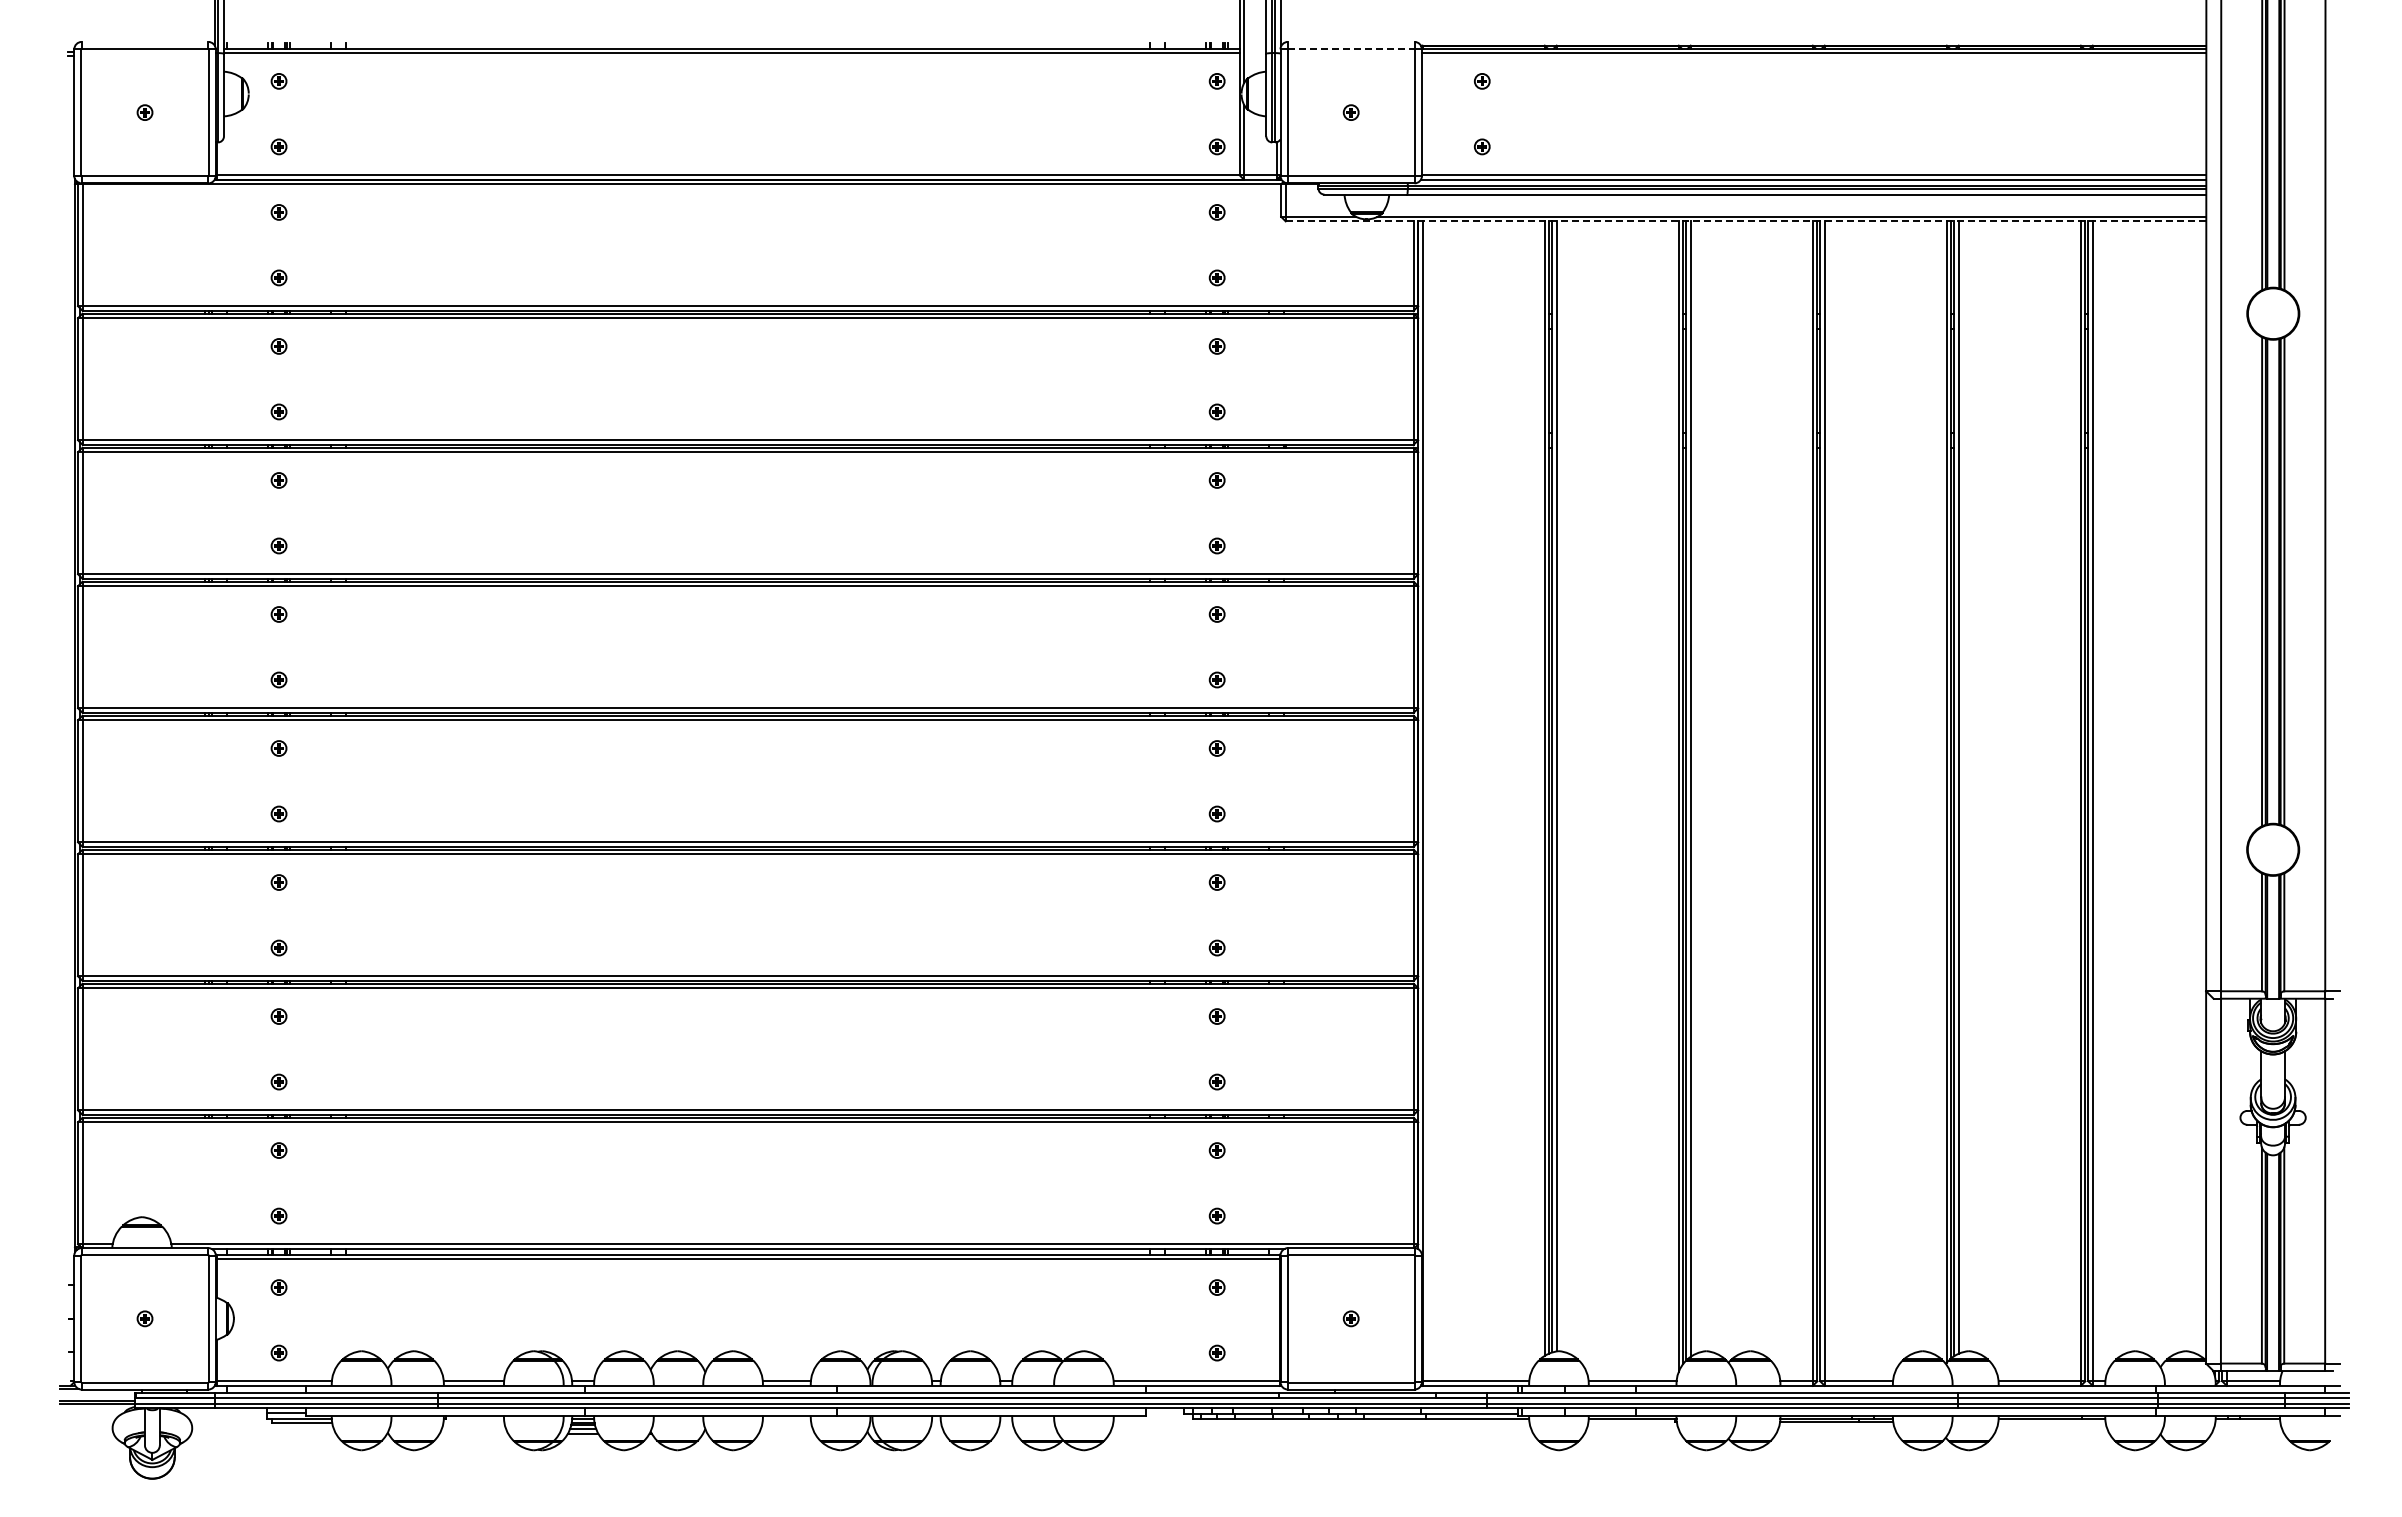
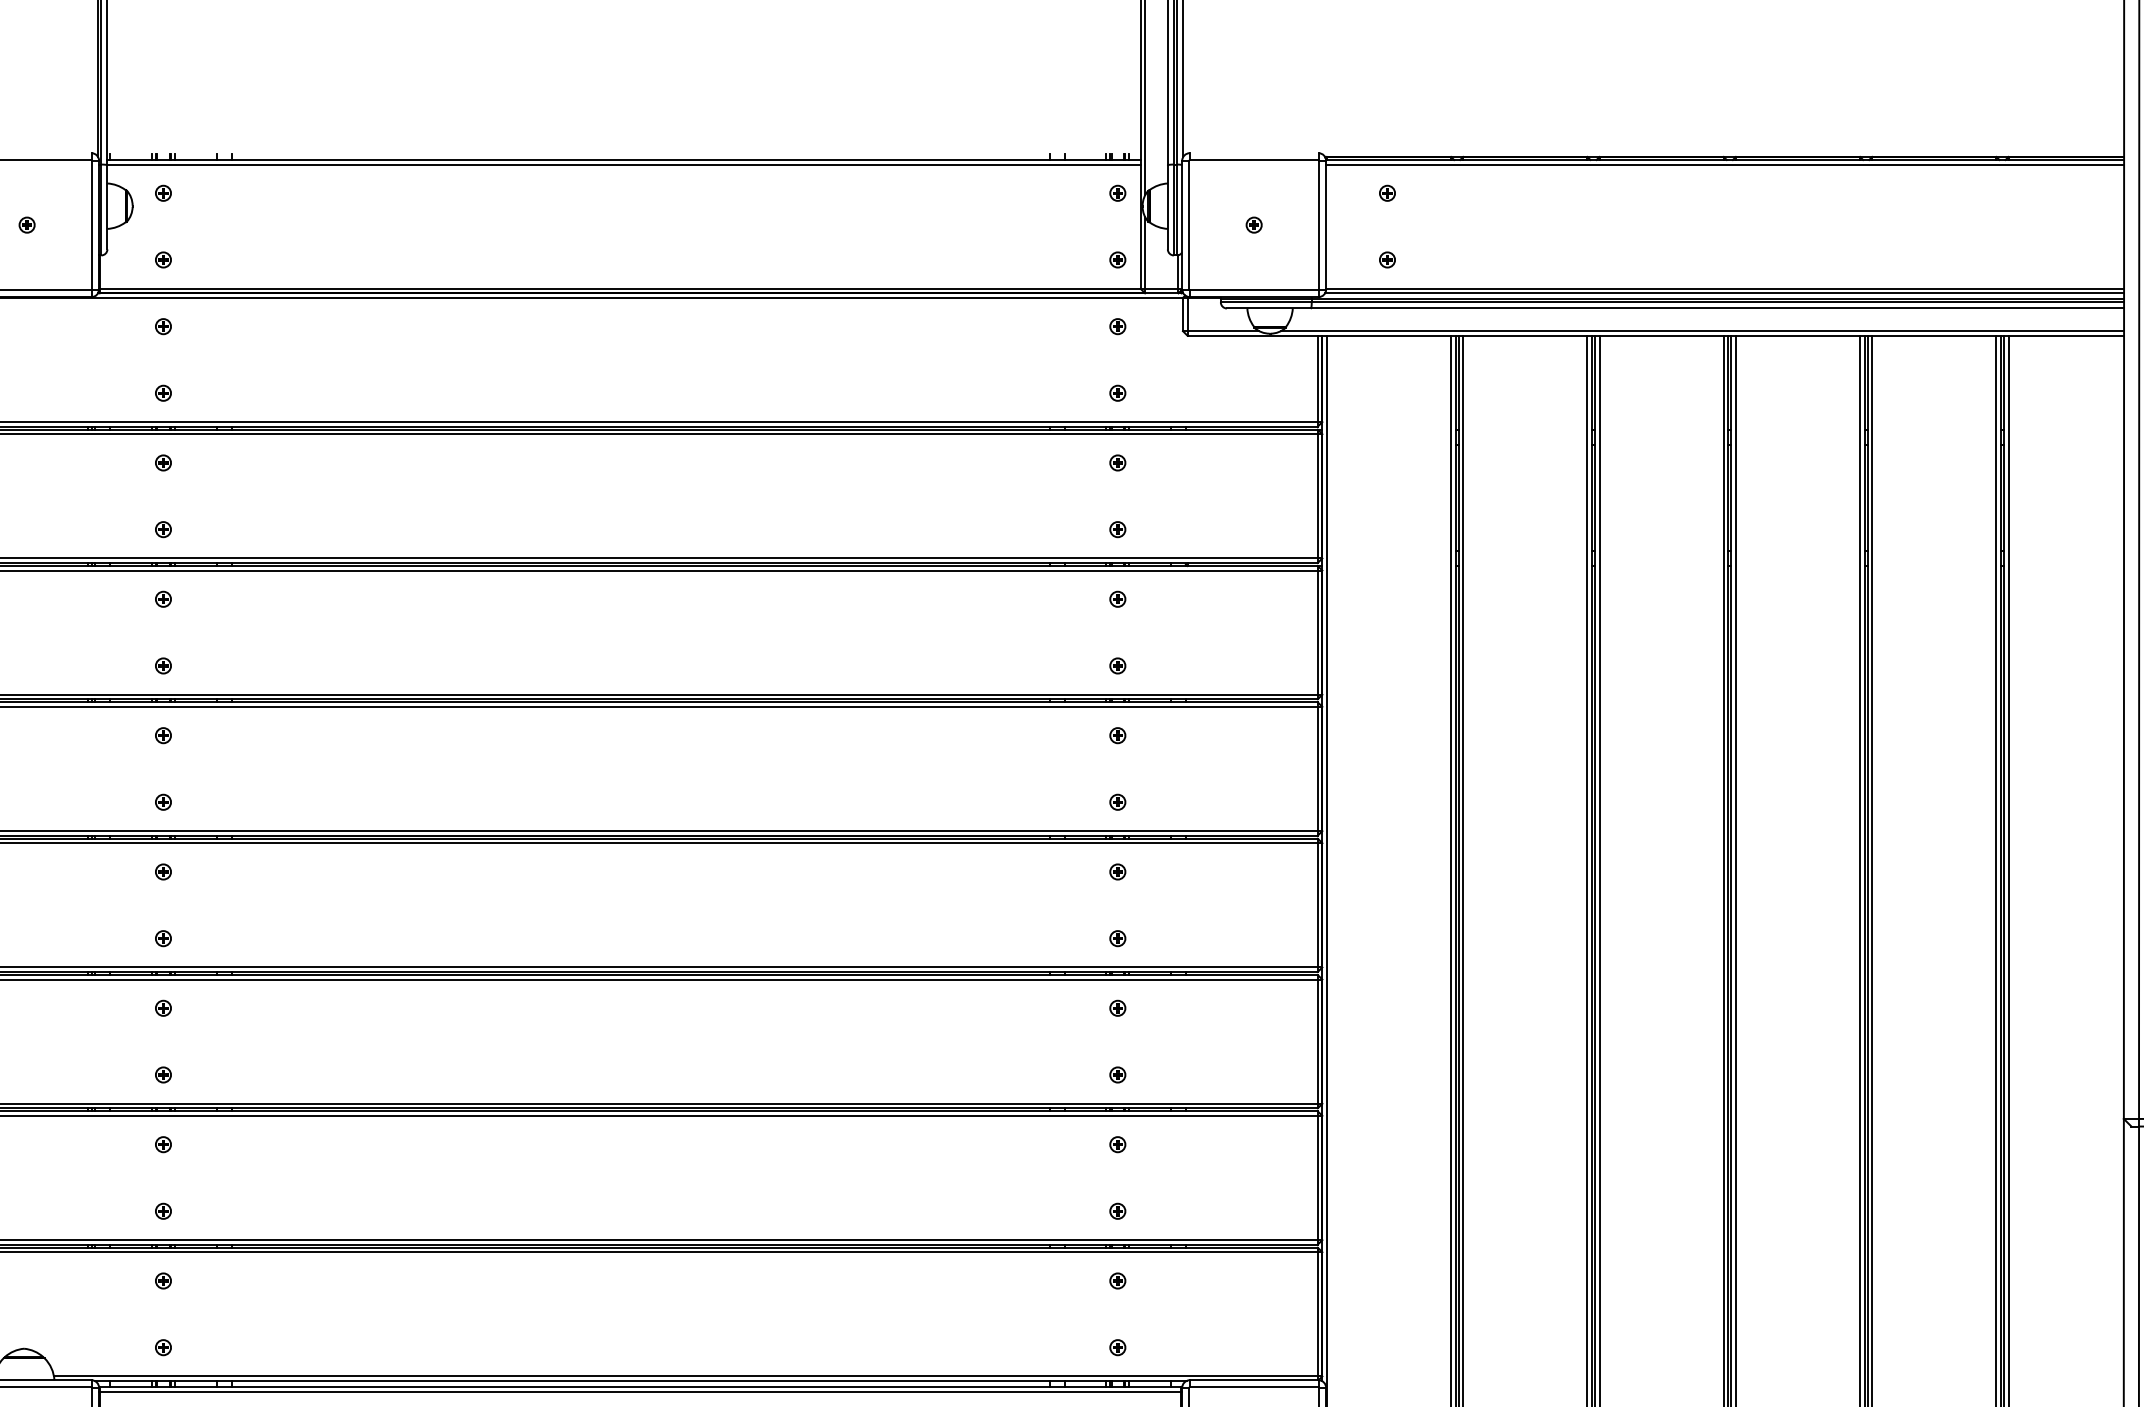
line: (1351, 49) -> (1254, 160), dashed -> solid
line: (1746, 221) -> (1656, 335), dashed -> solid

